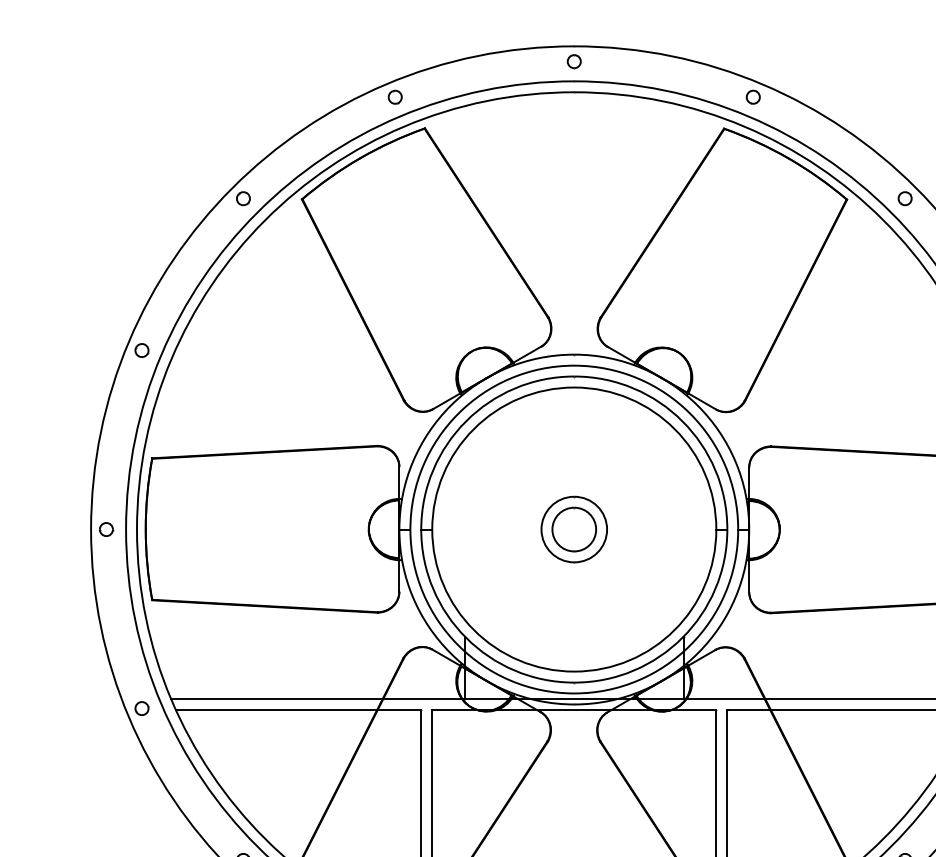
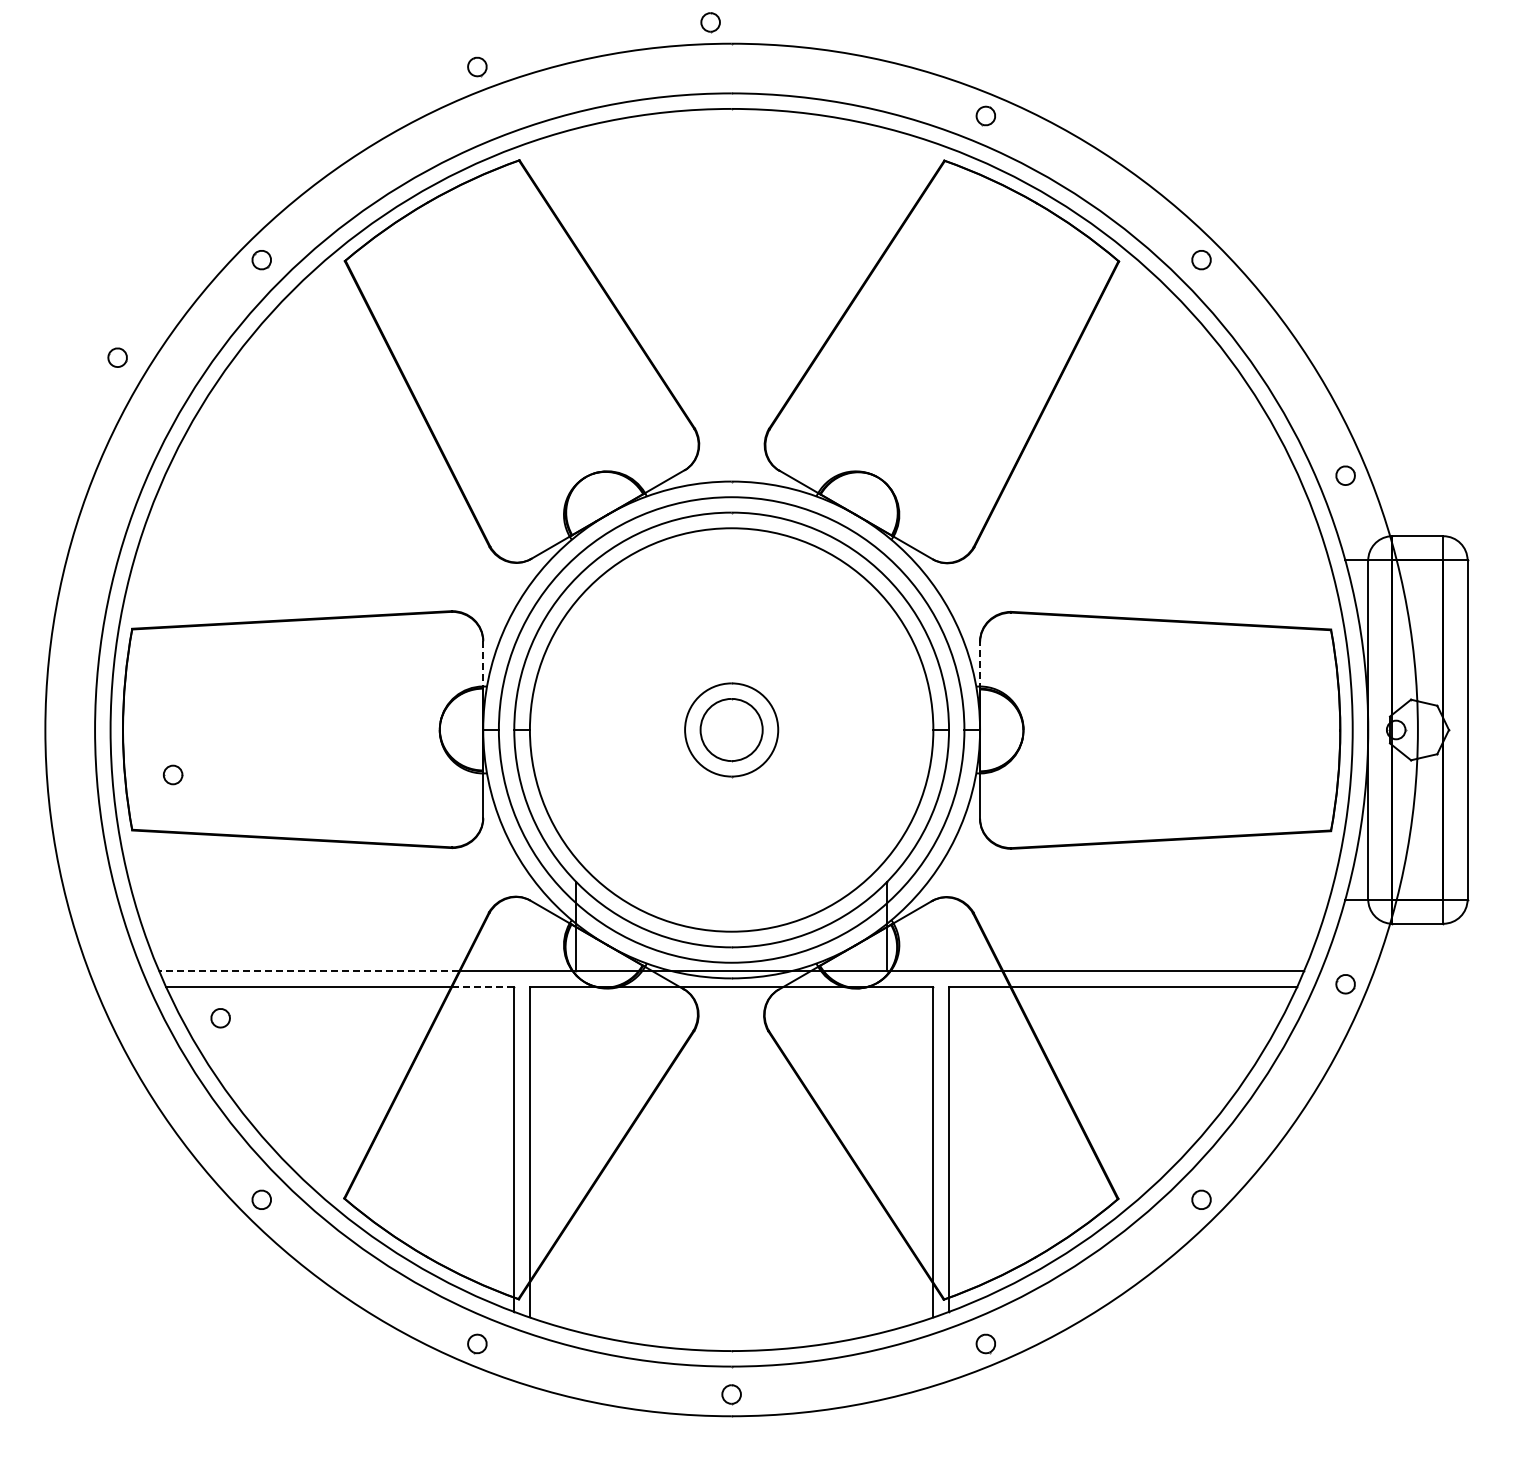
part: (574, 61) -> (710, 22), moved
part: (395, 96) -> (477, 66), moved
part: (141, 350) -> (117, 357), moved
line: (399, 482) -> (483, 663), solid -> dashed
line: (749, 484) -> (980, 665), solid -> dashed
part: (106, 529) -> (173, 774), moved
line: (276, 698) -> (308, 970), solid -> dashed
part: (141, 708) -> (220, 1018), moved
line: (399, 710) -> (483, 986), solid -> dashed

